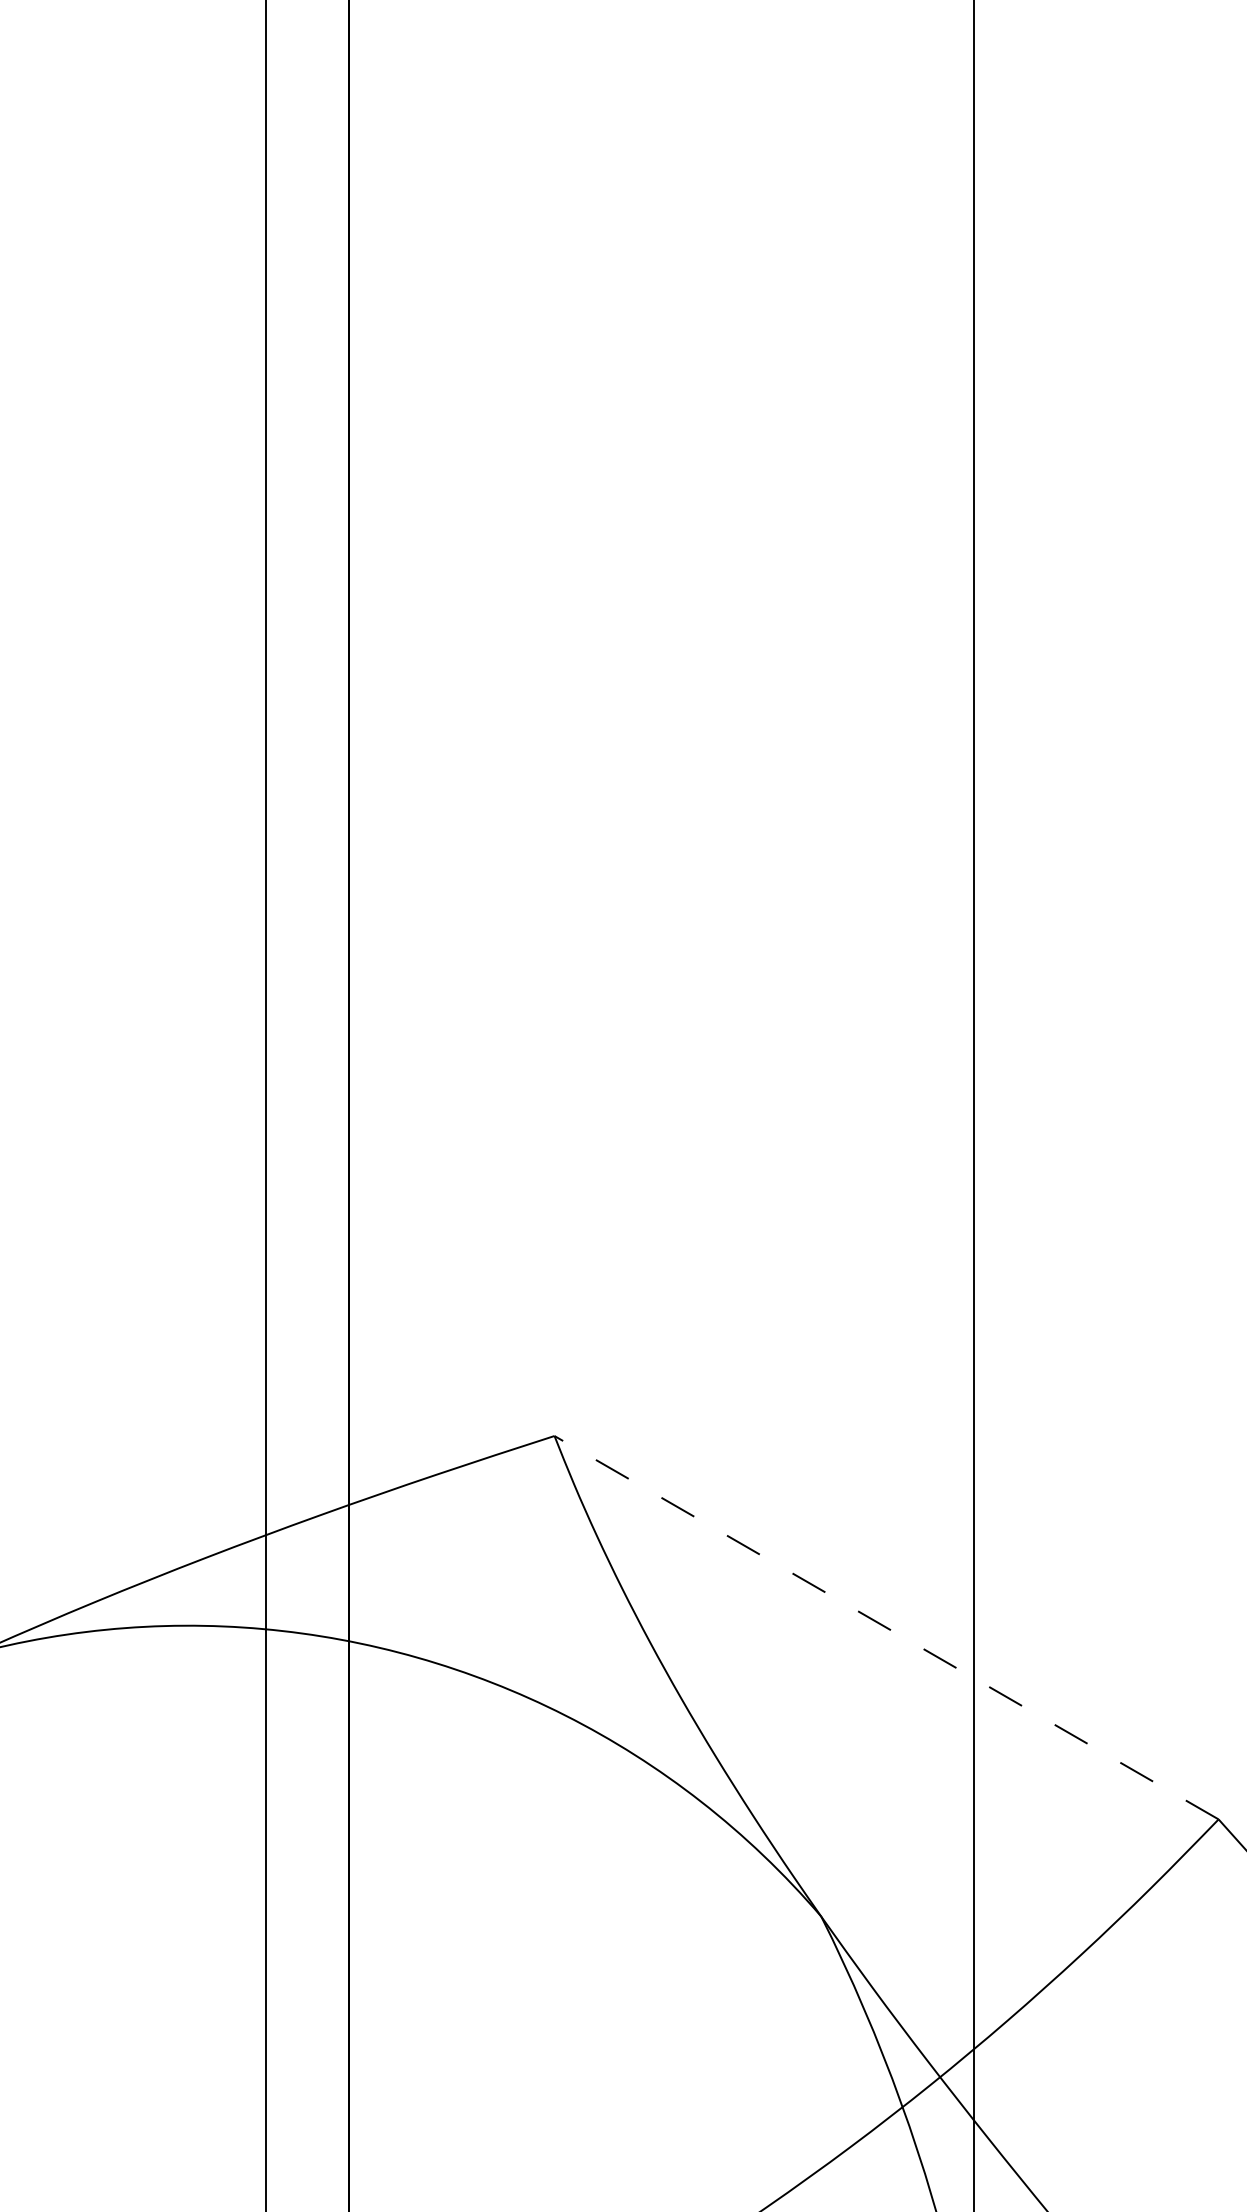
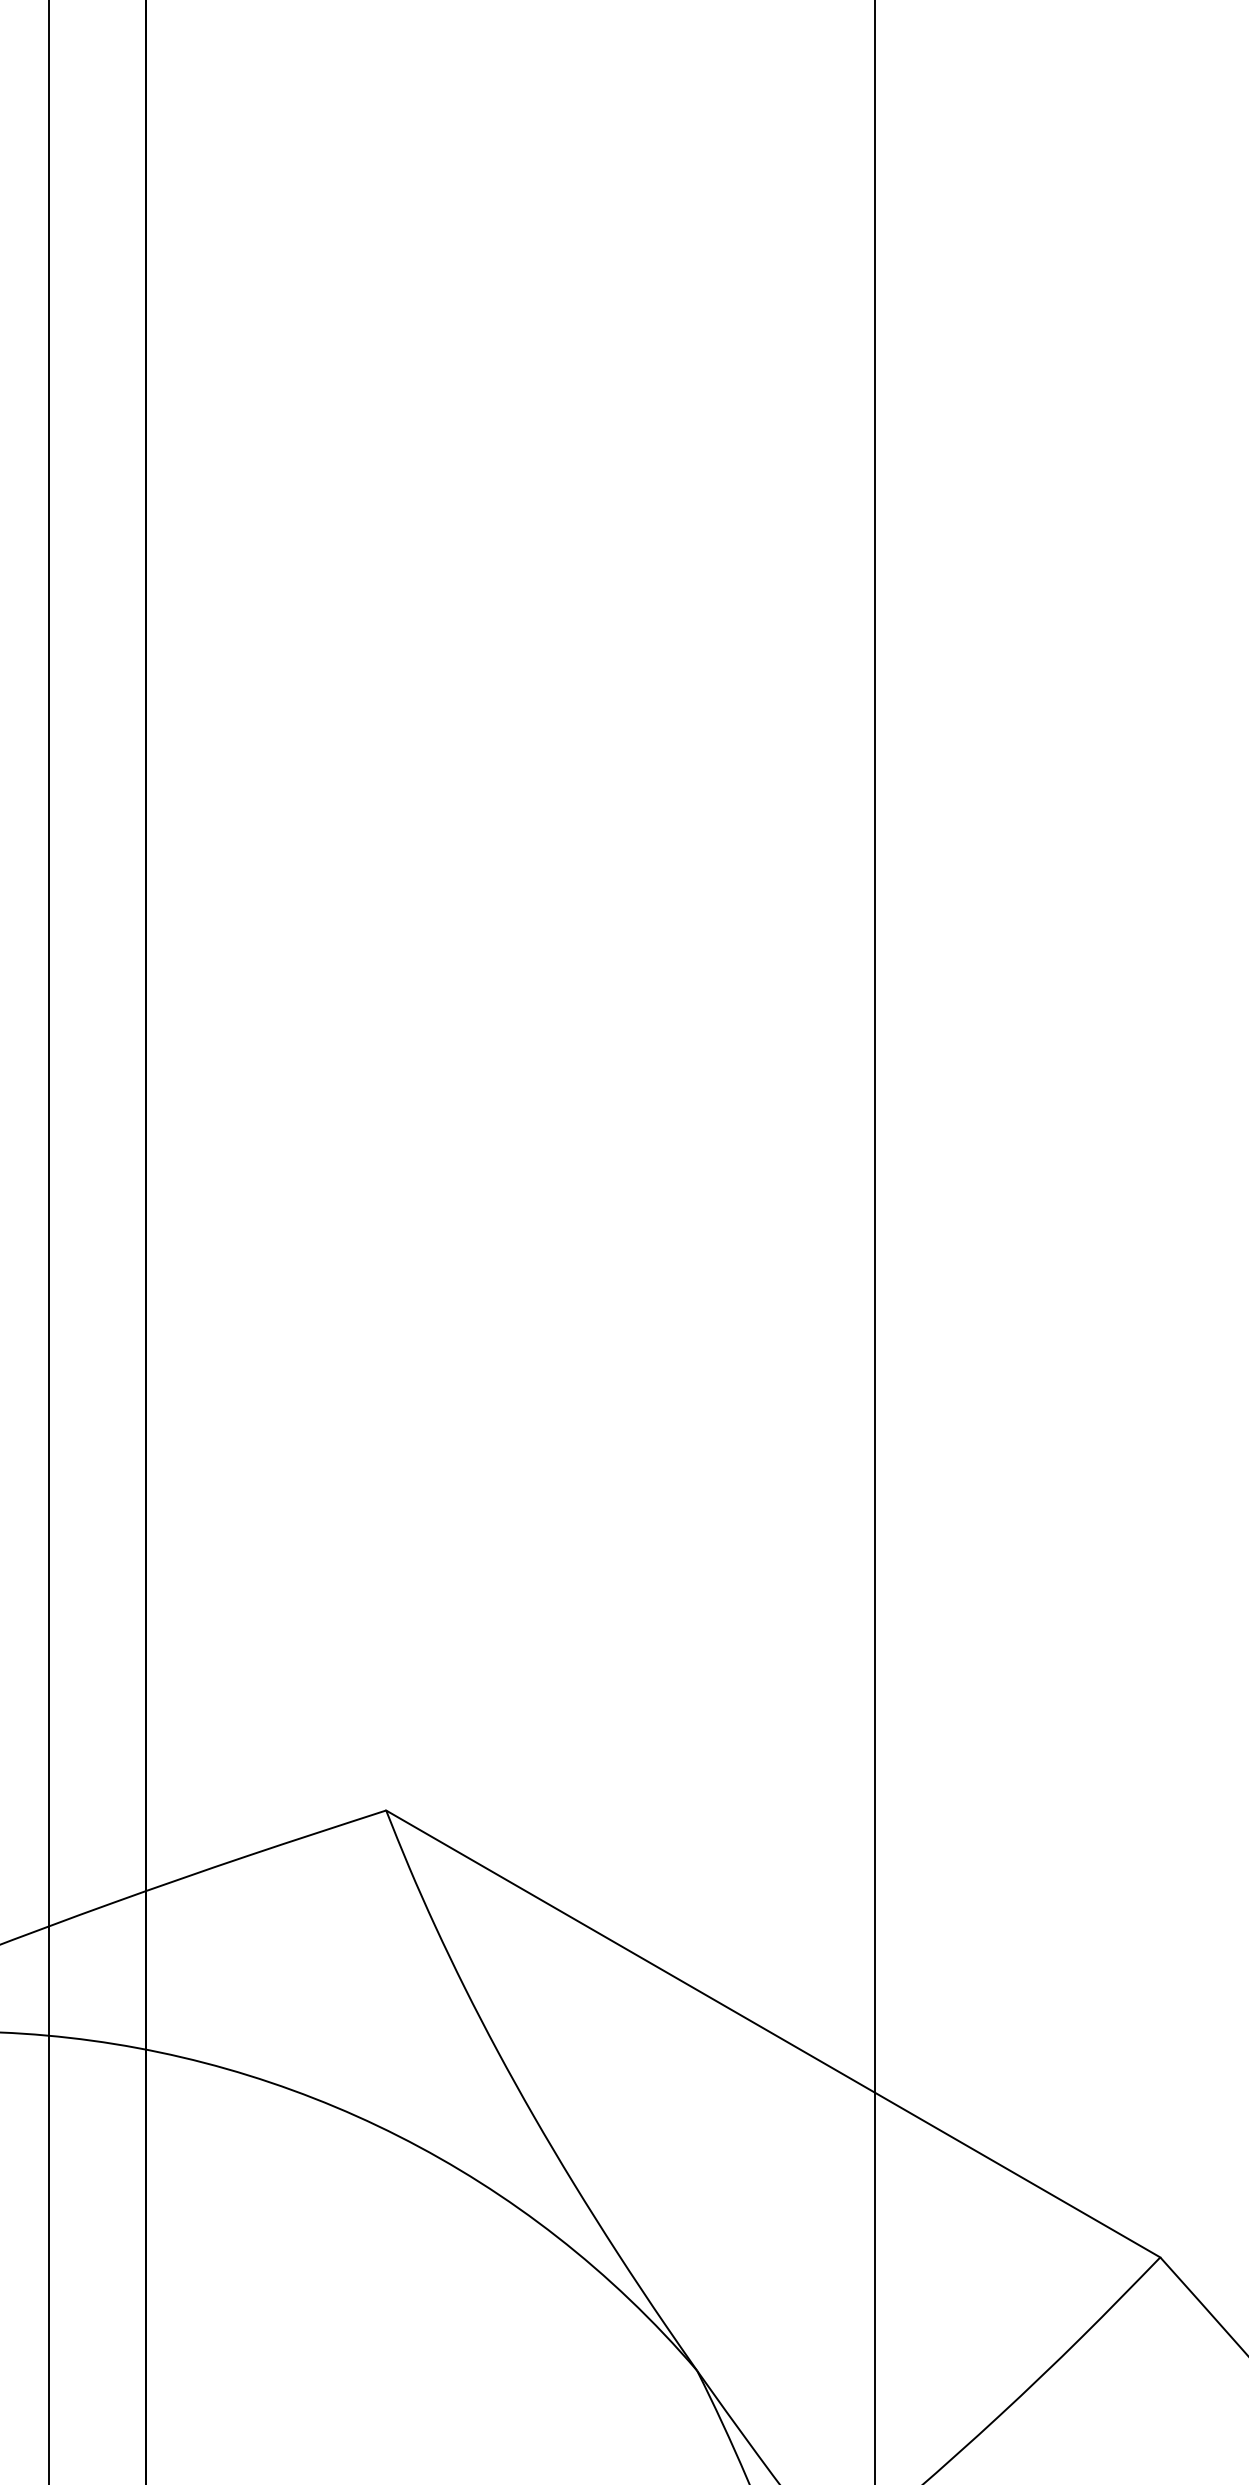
line: (886, 1627) -> (773, 2033), dashed -> solid

